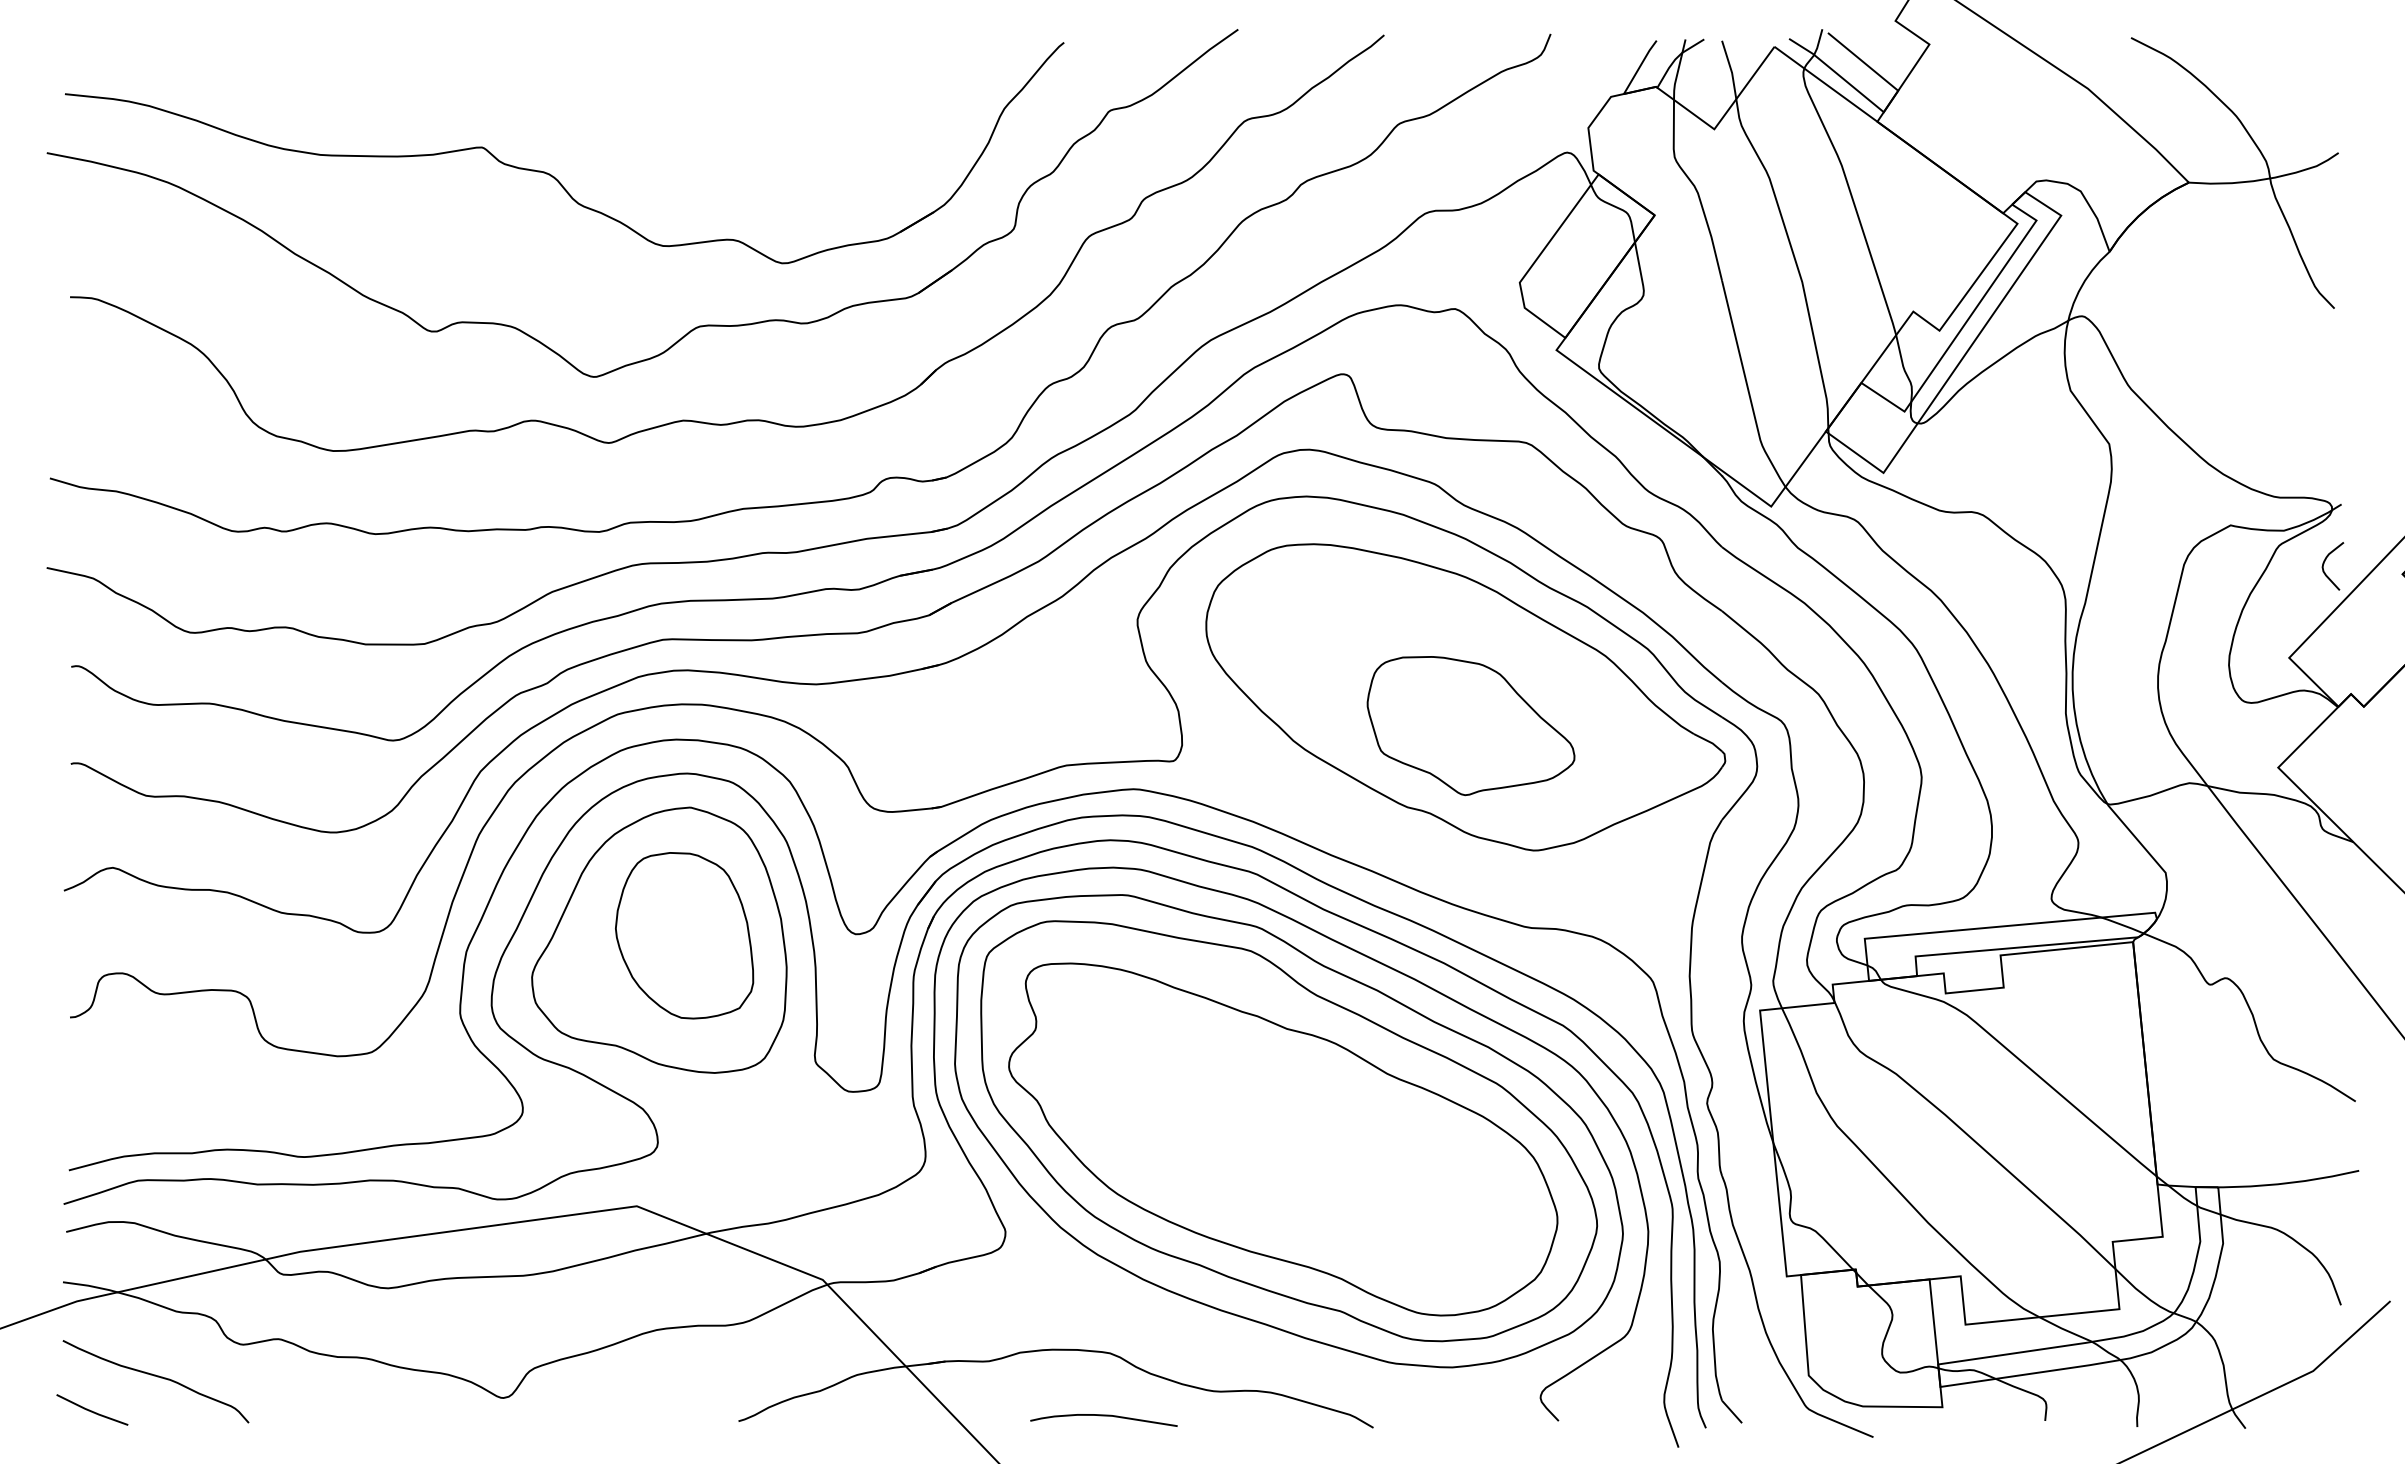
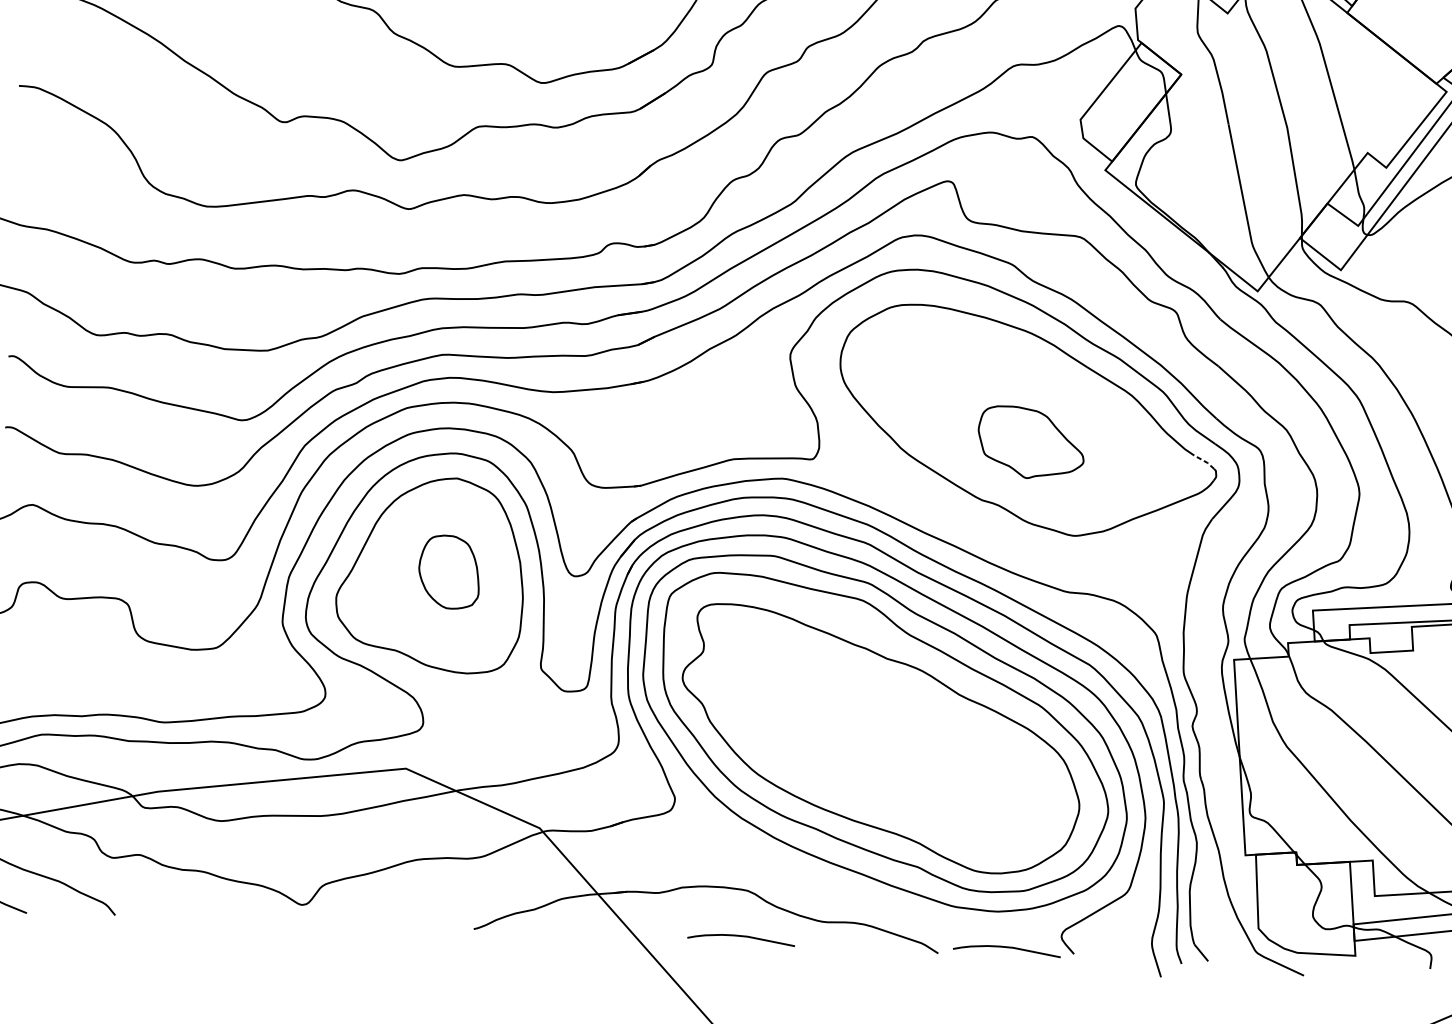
part: (1470, 726) -> (1030, 443), size x0.7
line: (1709, 741) -> (1205, 461), solid -> dashed
part: (684, 935) -> (449, 571), size x0.6
curve: (1466, 1416) -> (1006, 948), added

